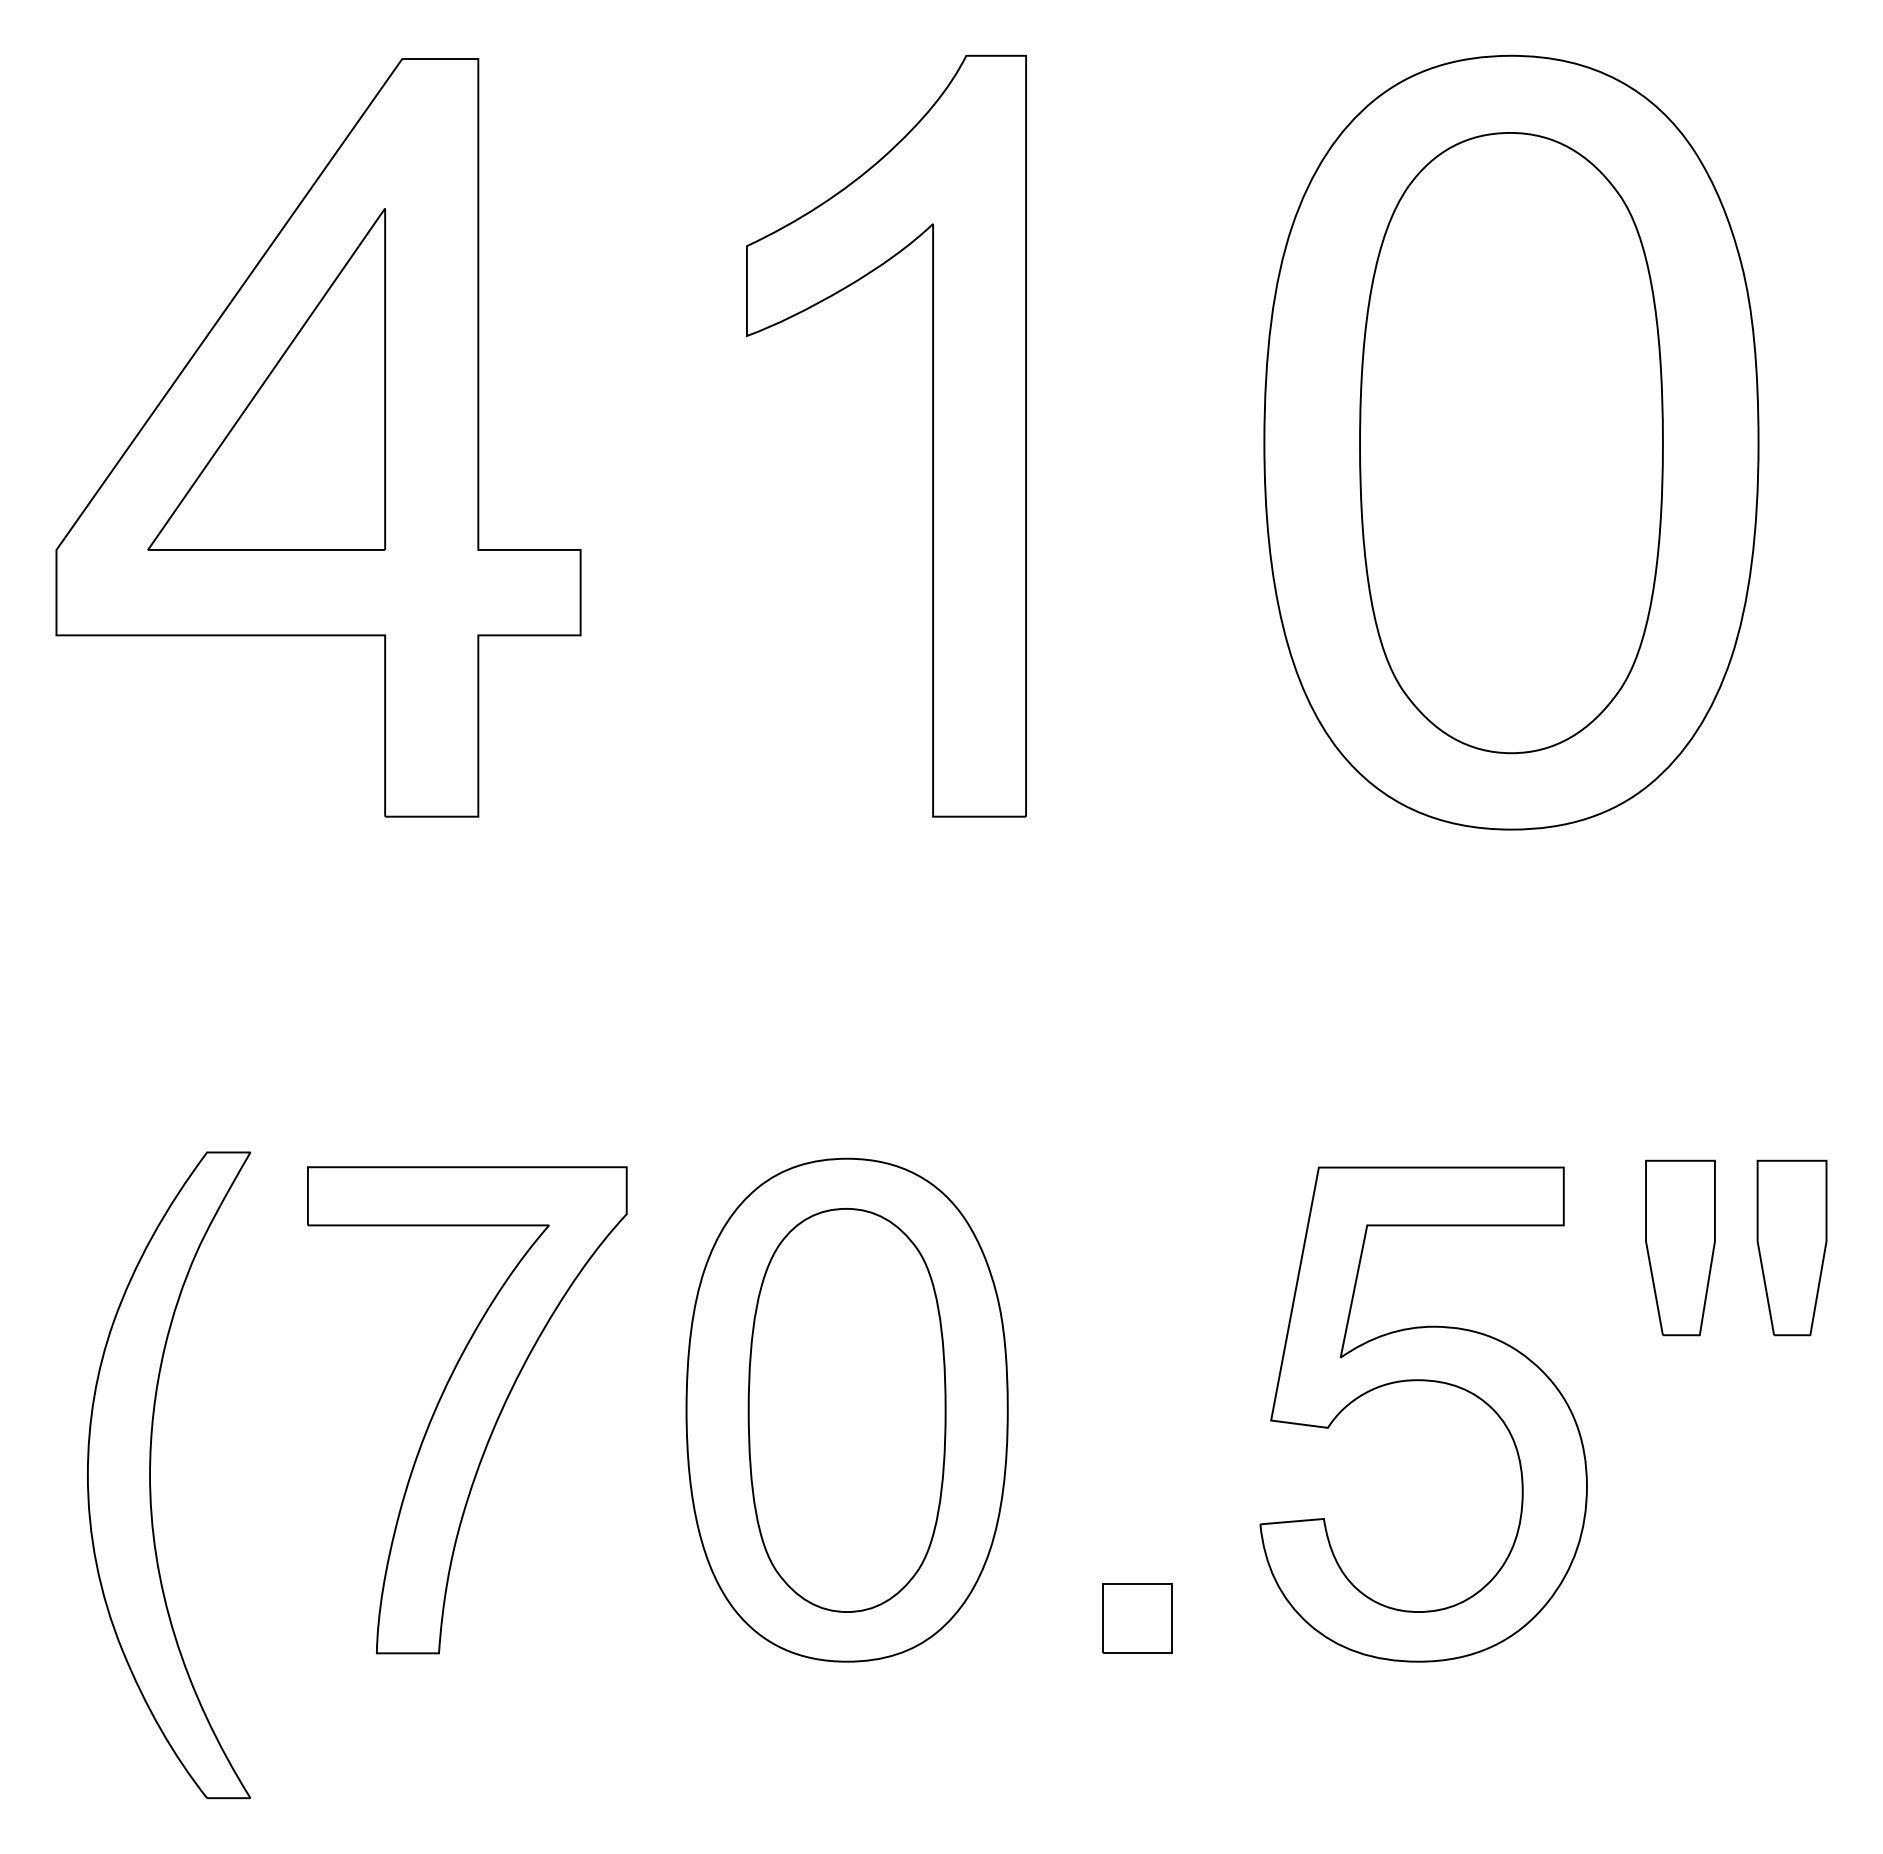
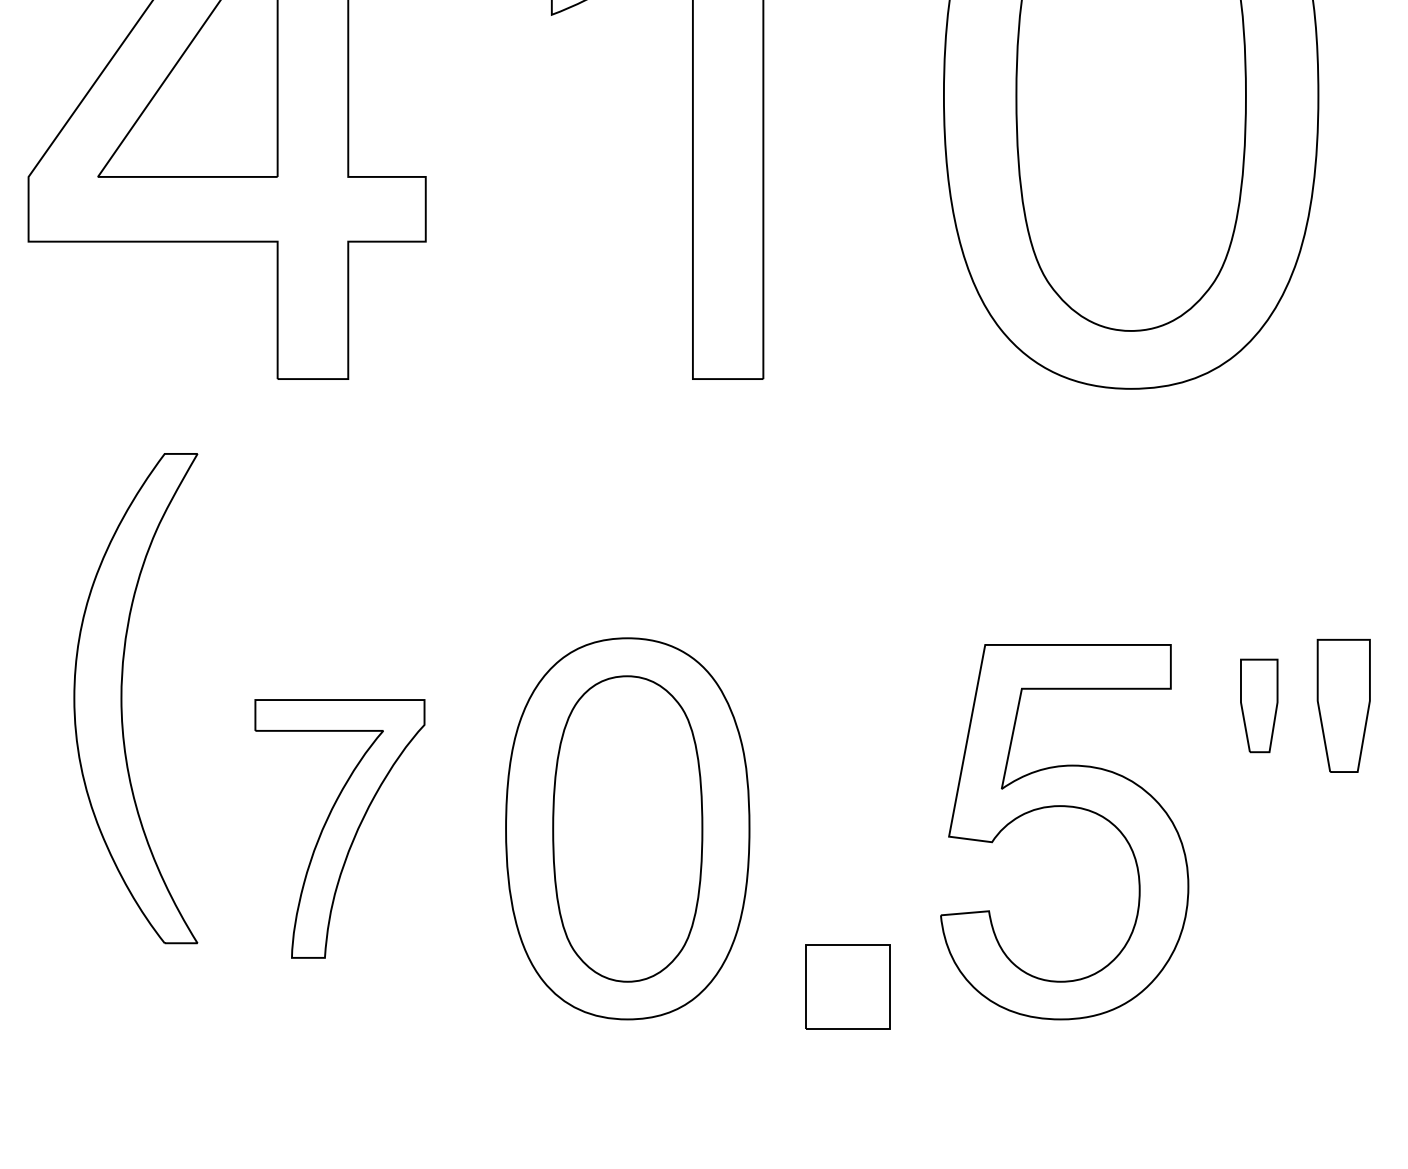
part: (1680, 1247) -> (1259, 705), size x0.7
part: (467, 1410) -> (340, 829), size x0.7
part: (150, 1475) -> (121, 698), moved
part: (1137, 1618) -> (847, 986), size x1.6

